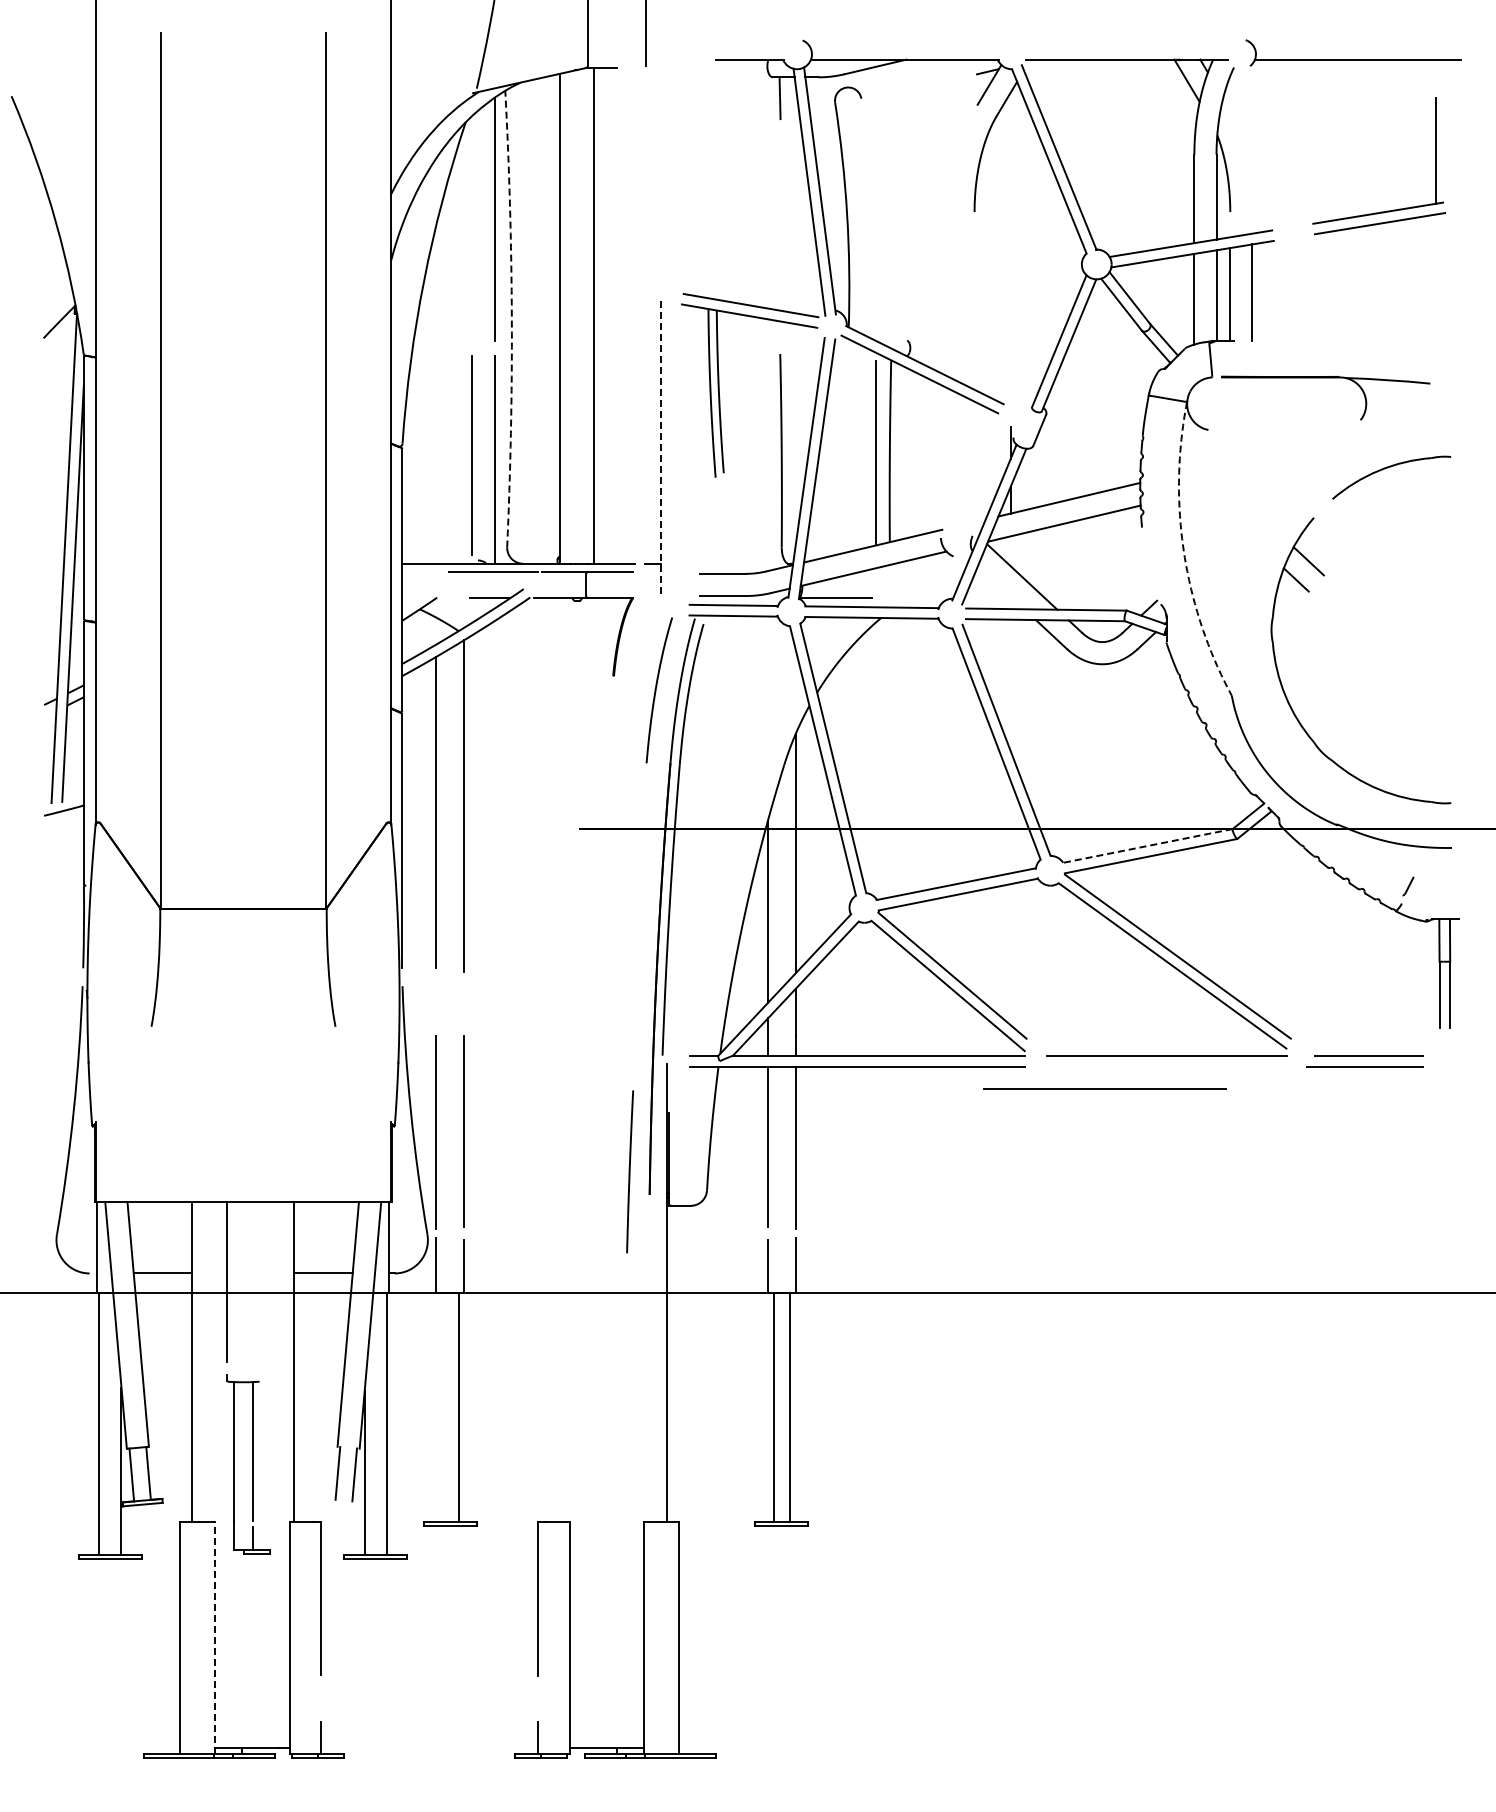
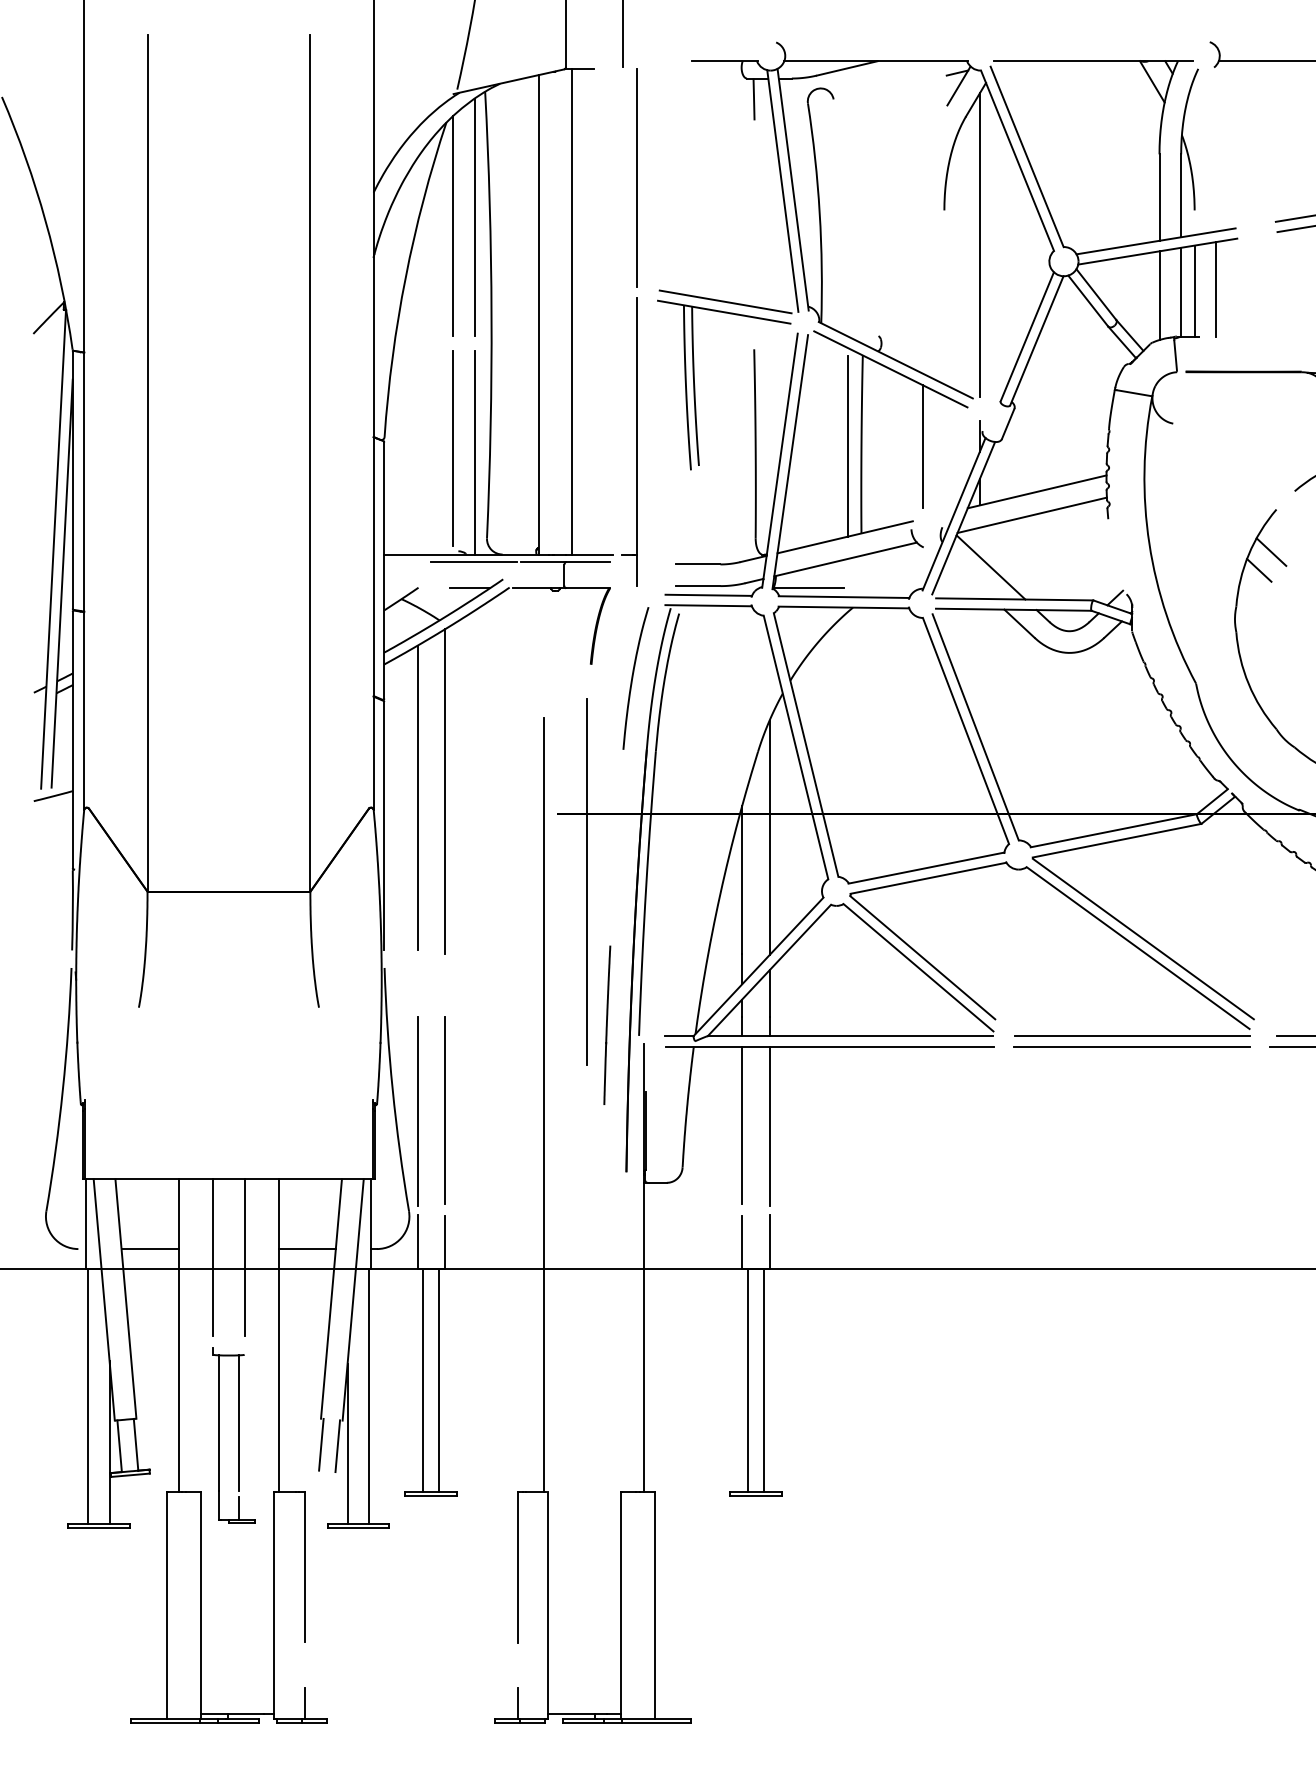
line: (660, 178) -> (637, 177), added
line: (472, 227) -> (453, 225), added
line: (1010, 247) -> (979, 245), added
arc: (511, 319) -> (491, 315), dashed -> solid
line: (660, 448) -> (637, 441), dashed -> solid
line: (952, 453) -> (922, 446), added
arc: (1184, 552) -> (1149, 543), dashed -> solid
line: (1147, 846) -> (1113, 831), dashed -> solid
line: (609, 897) -> (587, 881), added
line: (1104, 1088) -> (1131, 1046), moved
line: (565, 1126) -> (544, 1105), added
line: (630, 1171) -> (607, 1025), moved
line: (259, 1282) -> (244, 1257), added
line: (441, 1407) -> (422, 1380), added
line: (215, 1637) -> (201, 1605), dashed -> solid

